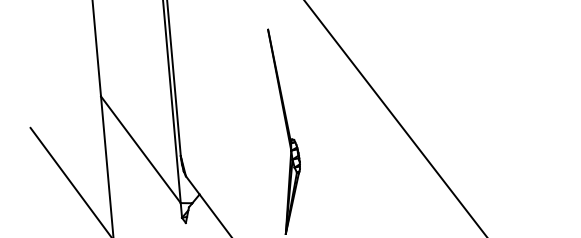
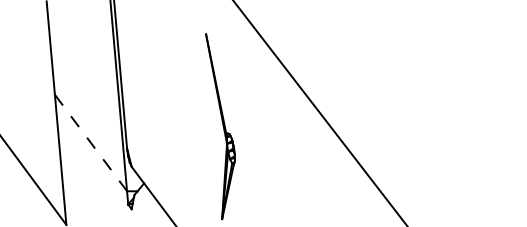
line: (141, 150) -> (91, 143), solid -> dashed

